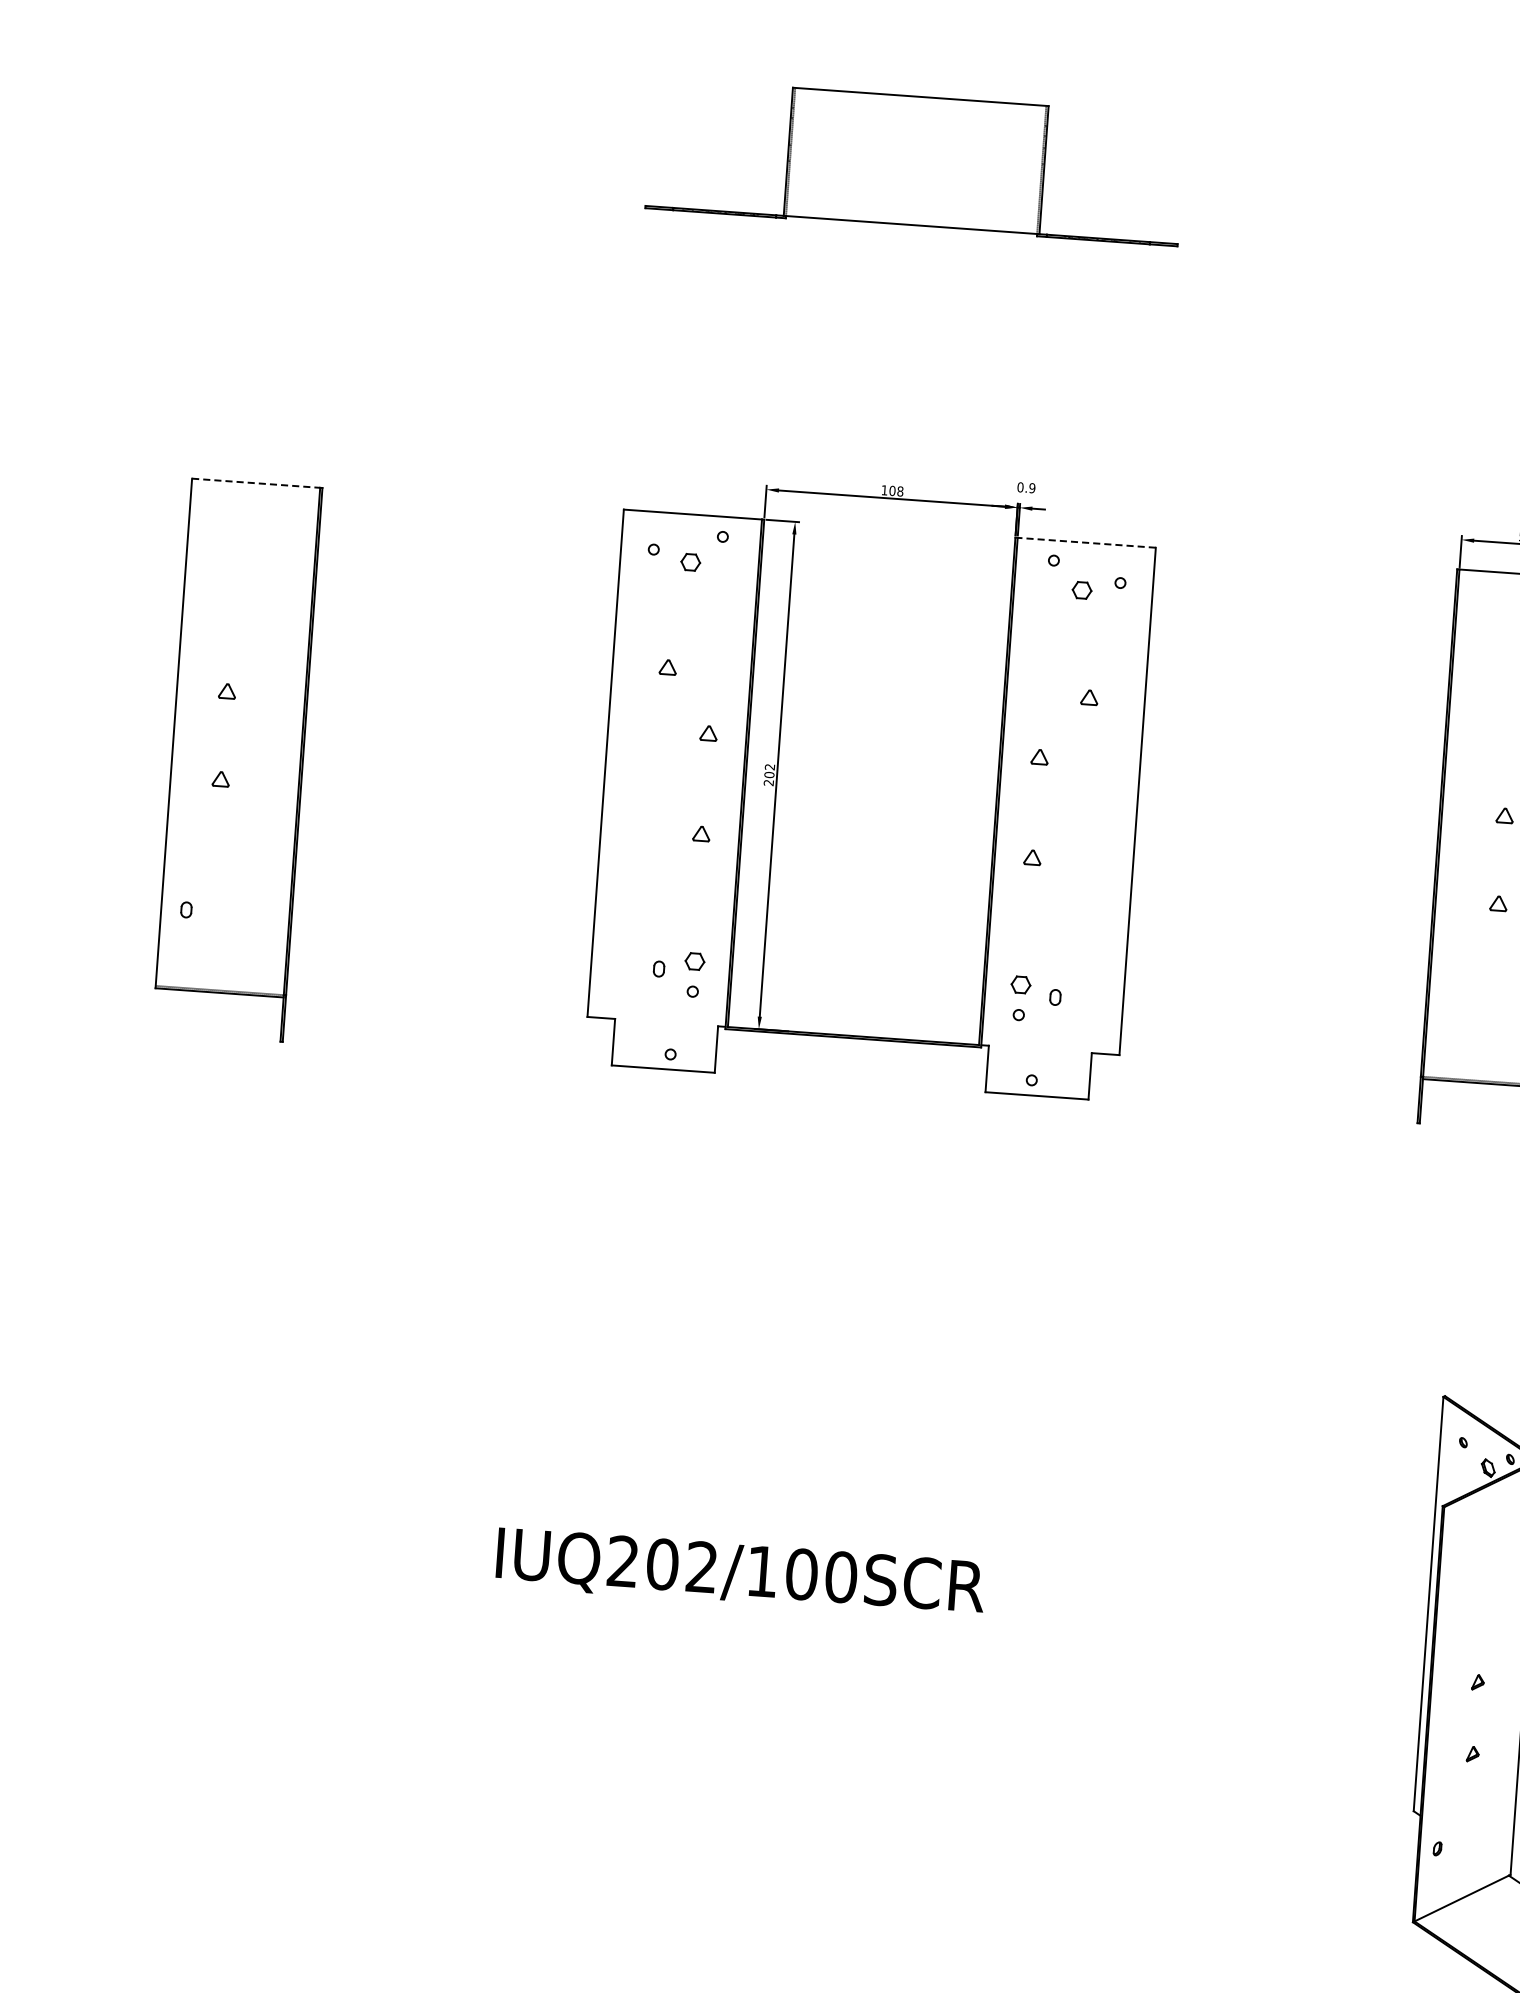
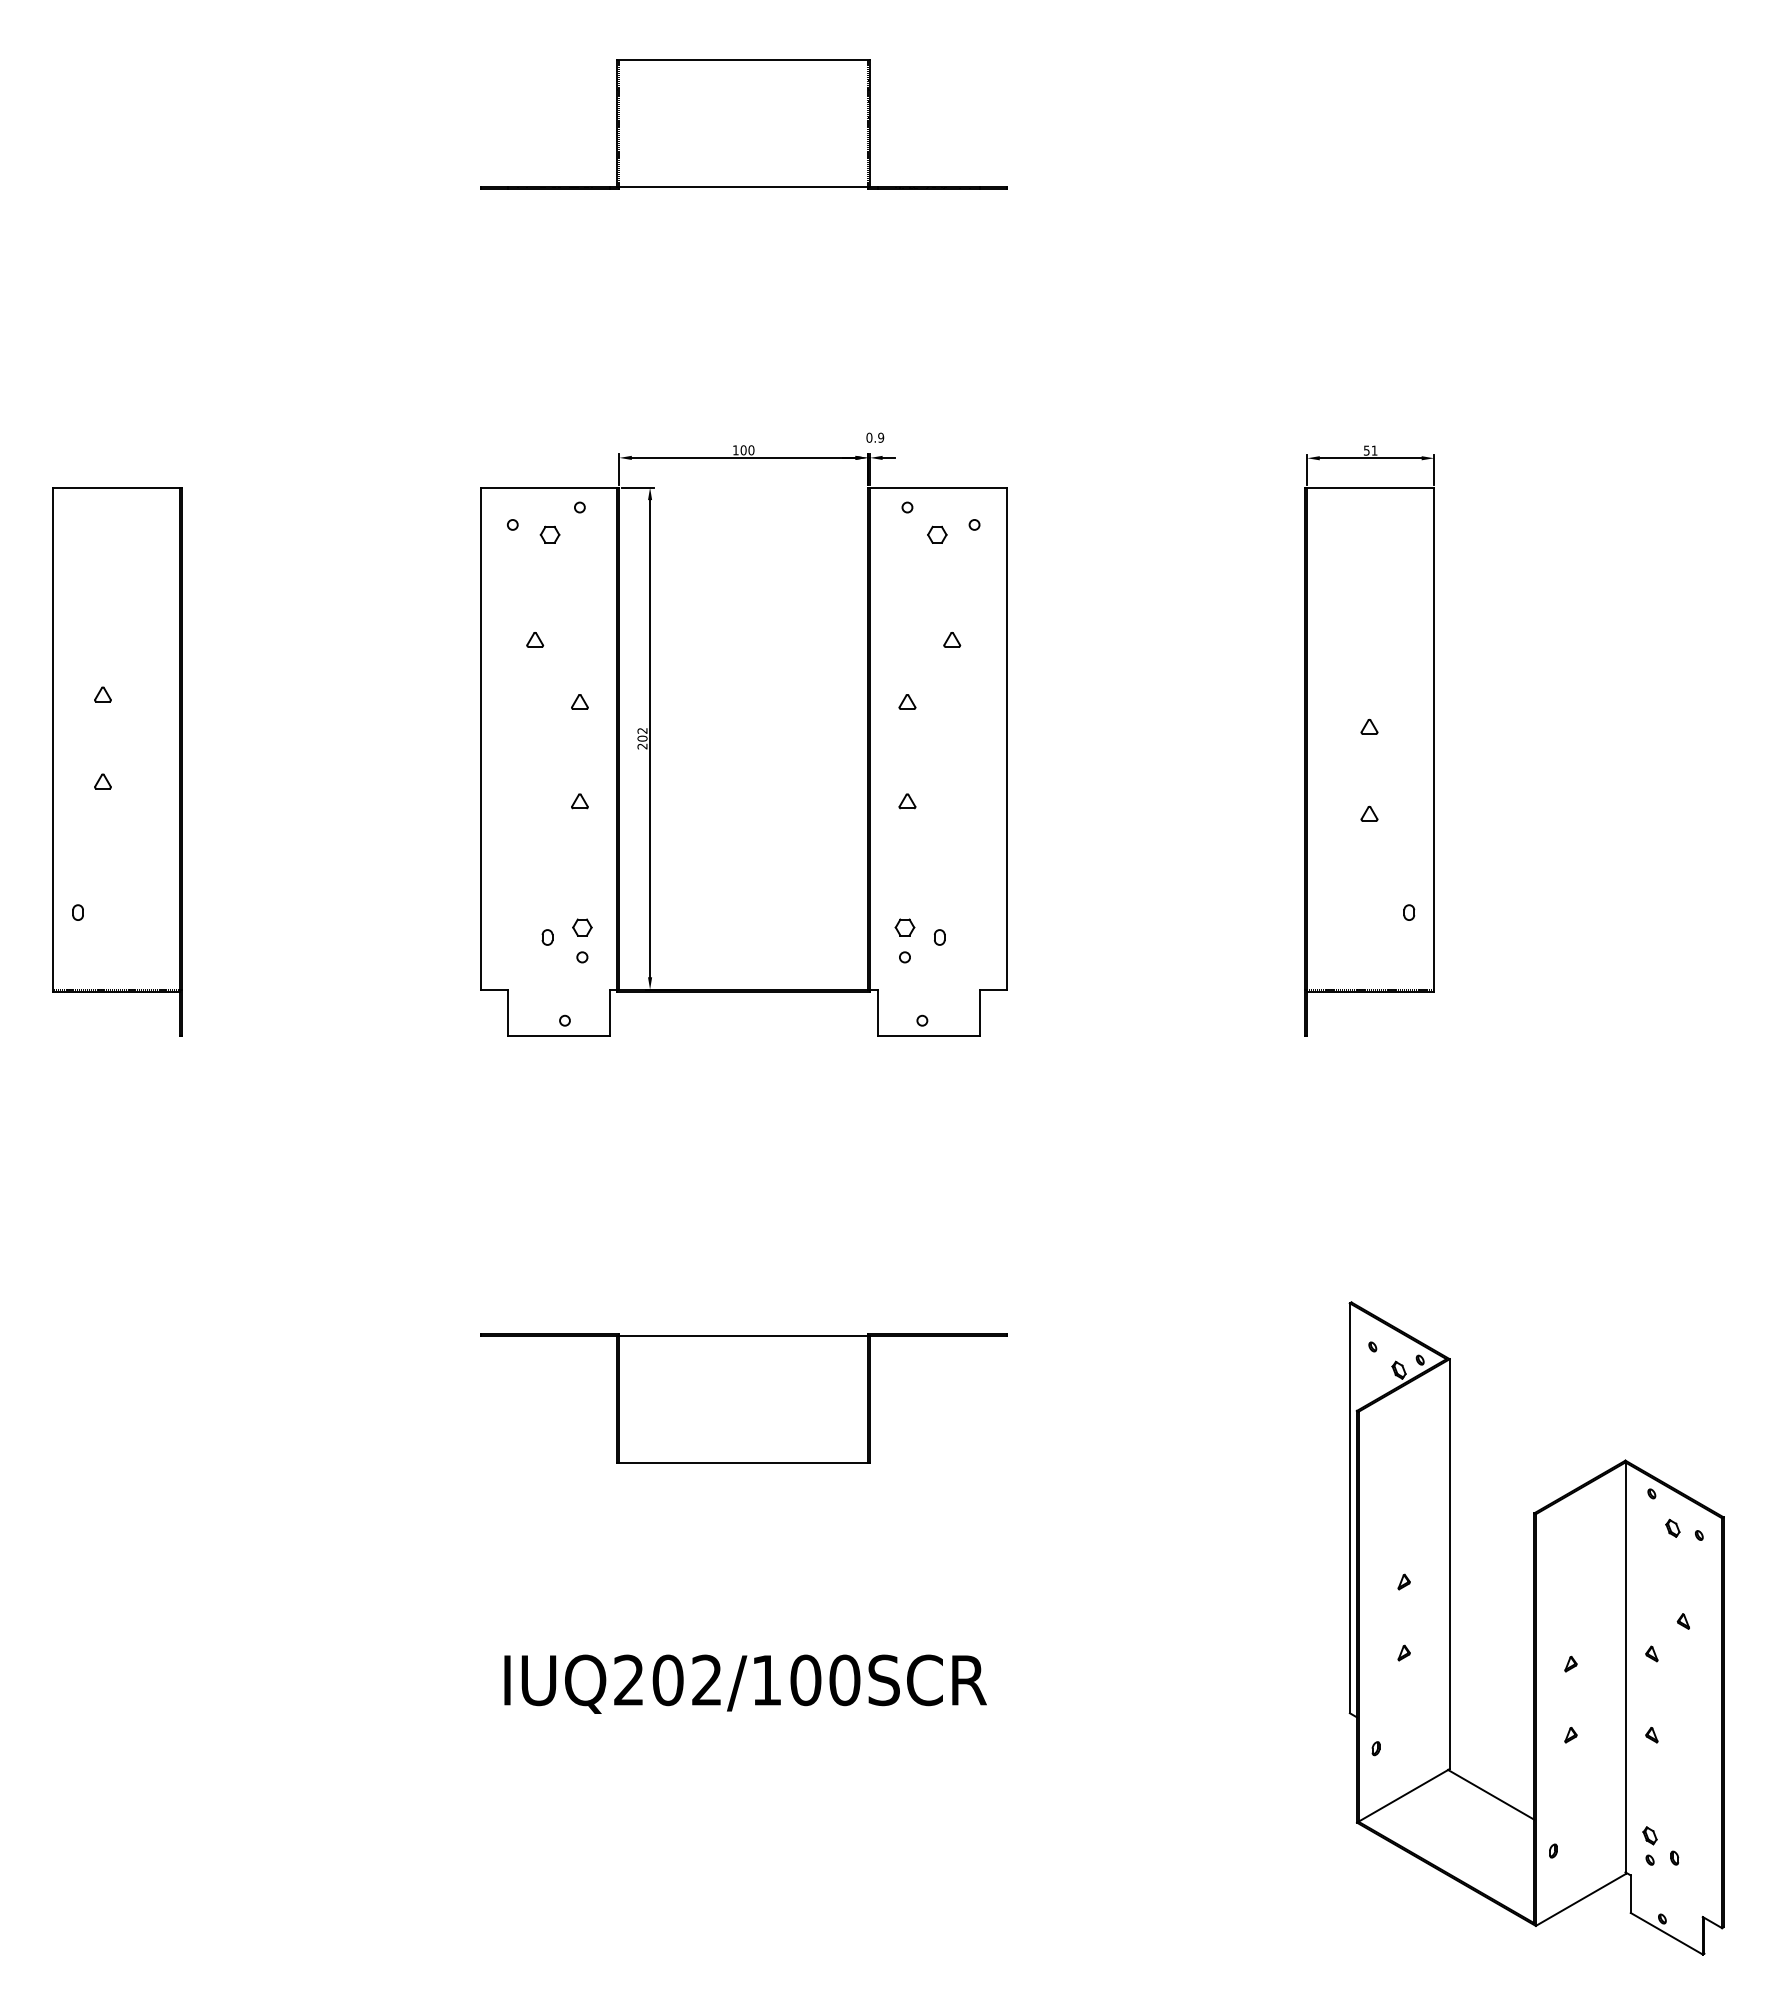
line: (257, 483) -> (117, 487), dashed -> solid
text: (900, 491) -> (751, 450), 108 -> 100
line: (1086, 542) -> (938, 487), dashed -> solid
part: (823, 1449) -> (743, 1398), added
text: (740, 1573) -> (745, 1683), moved

